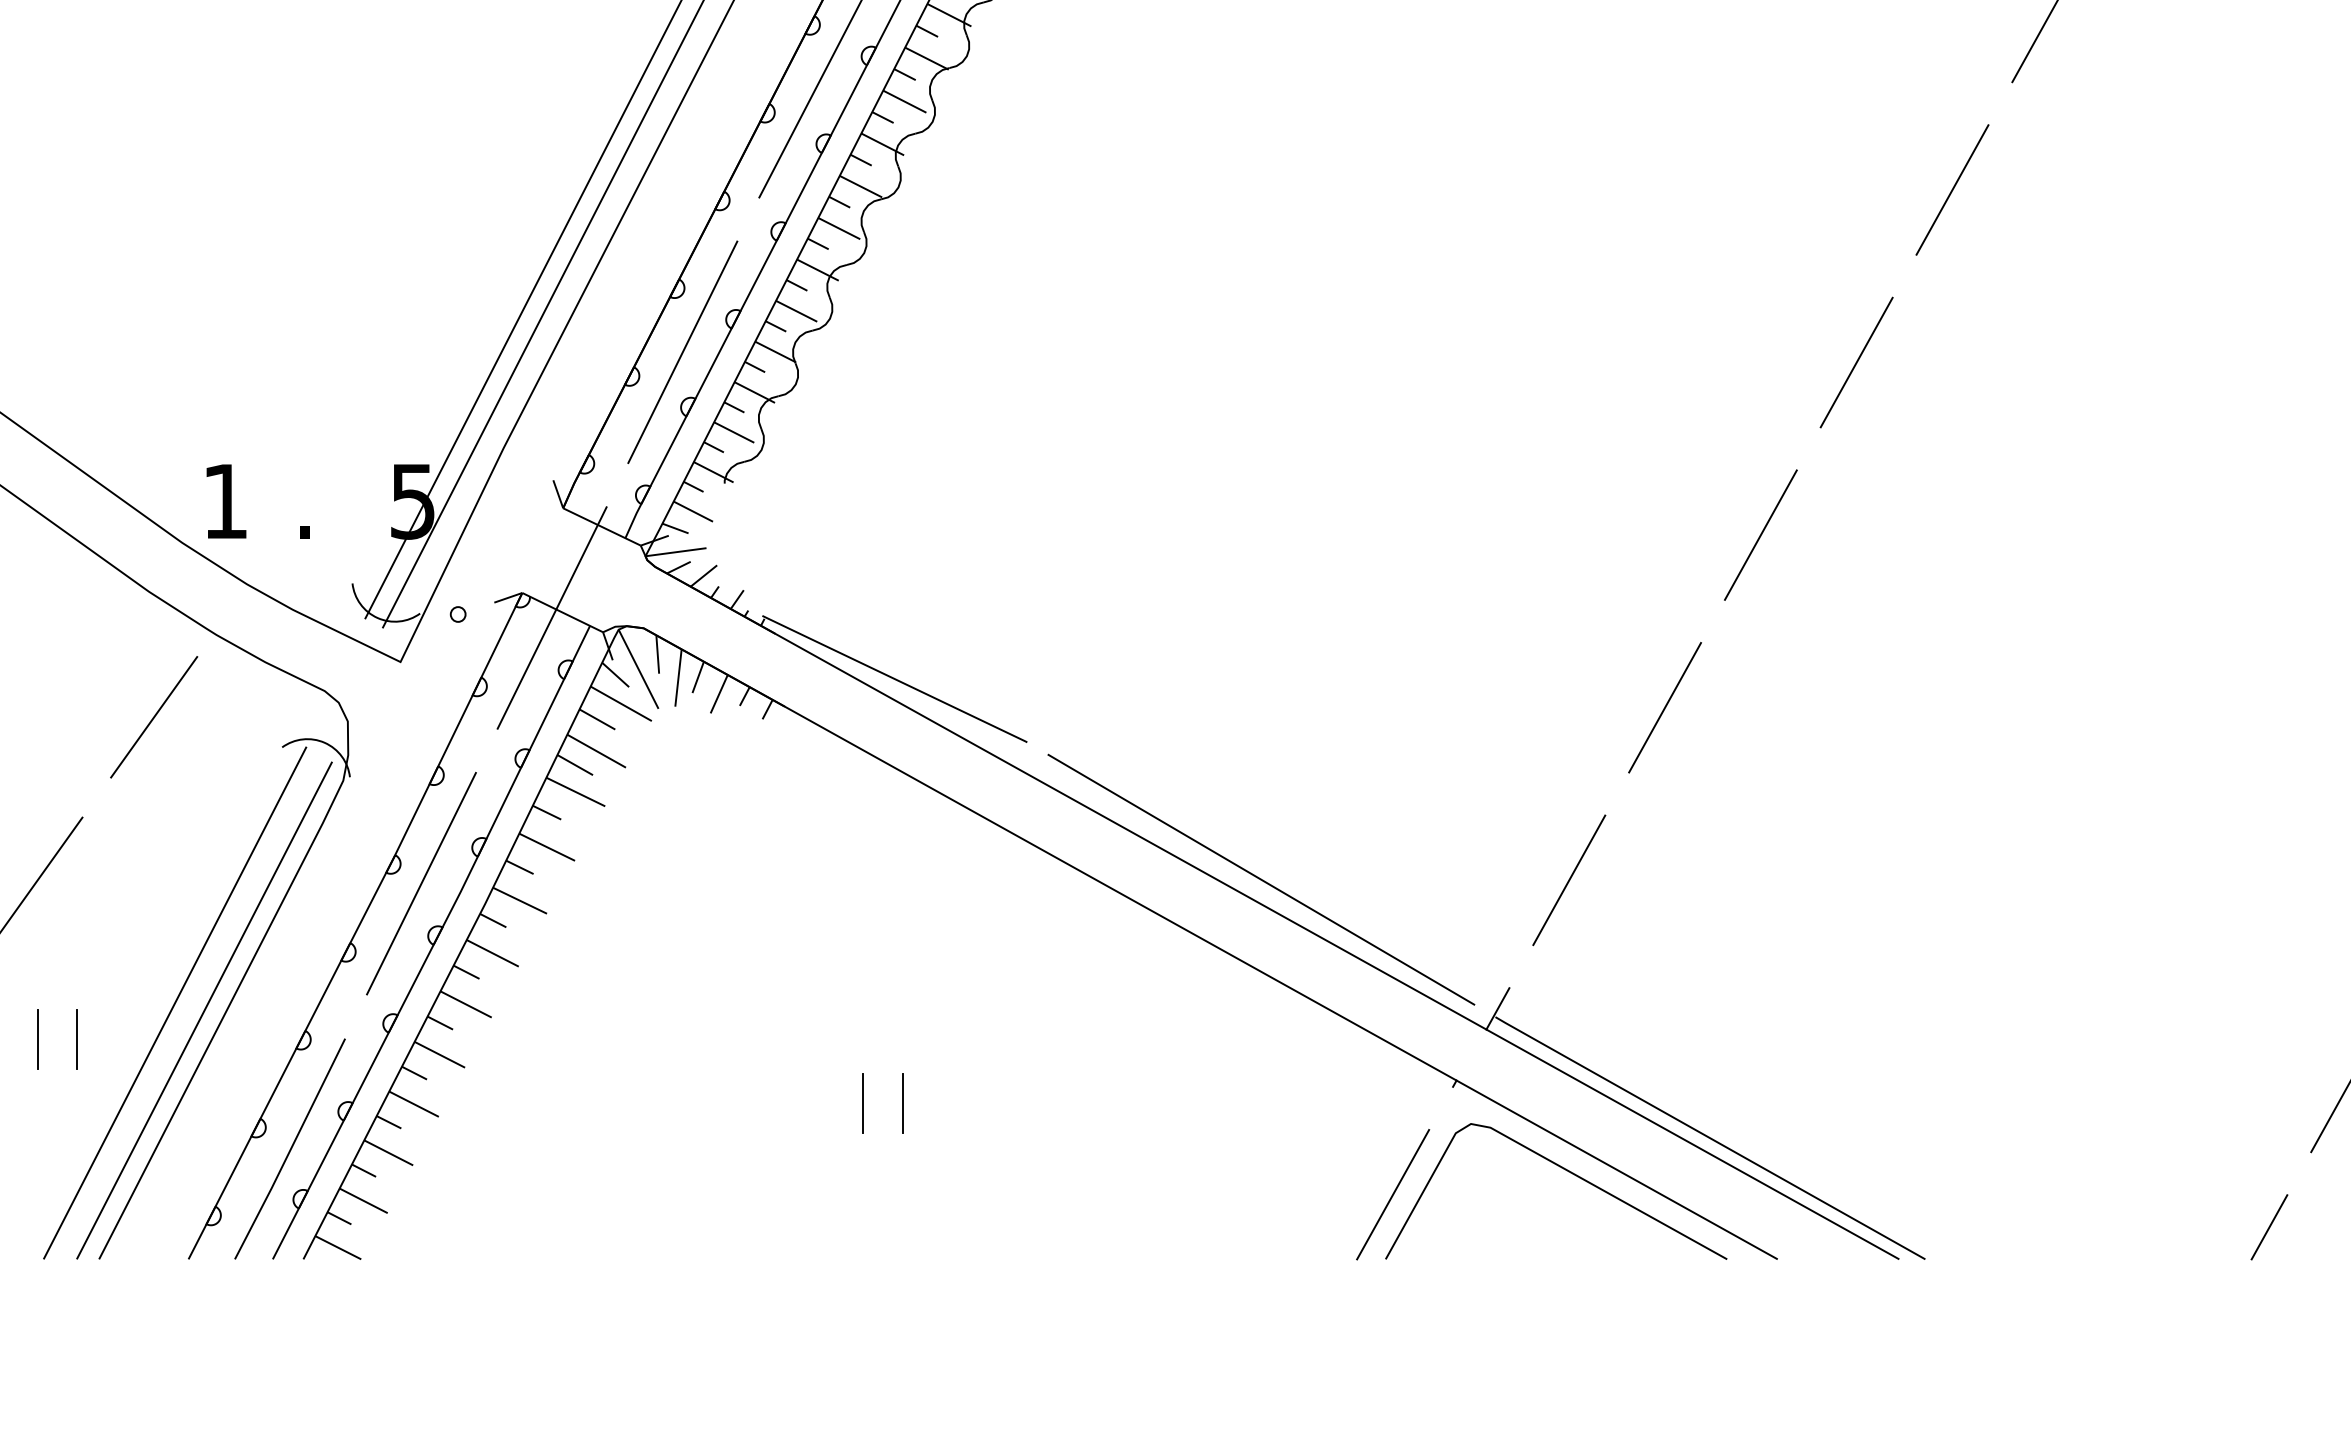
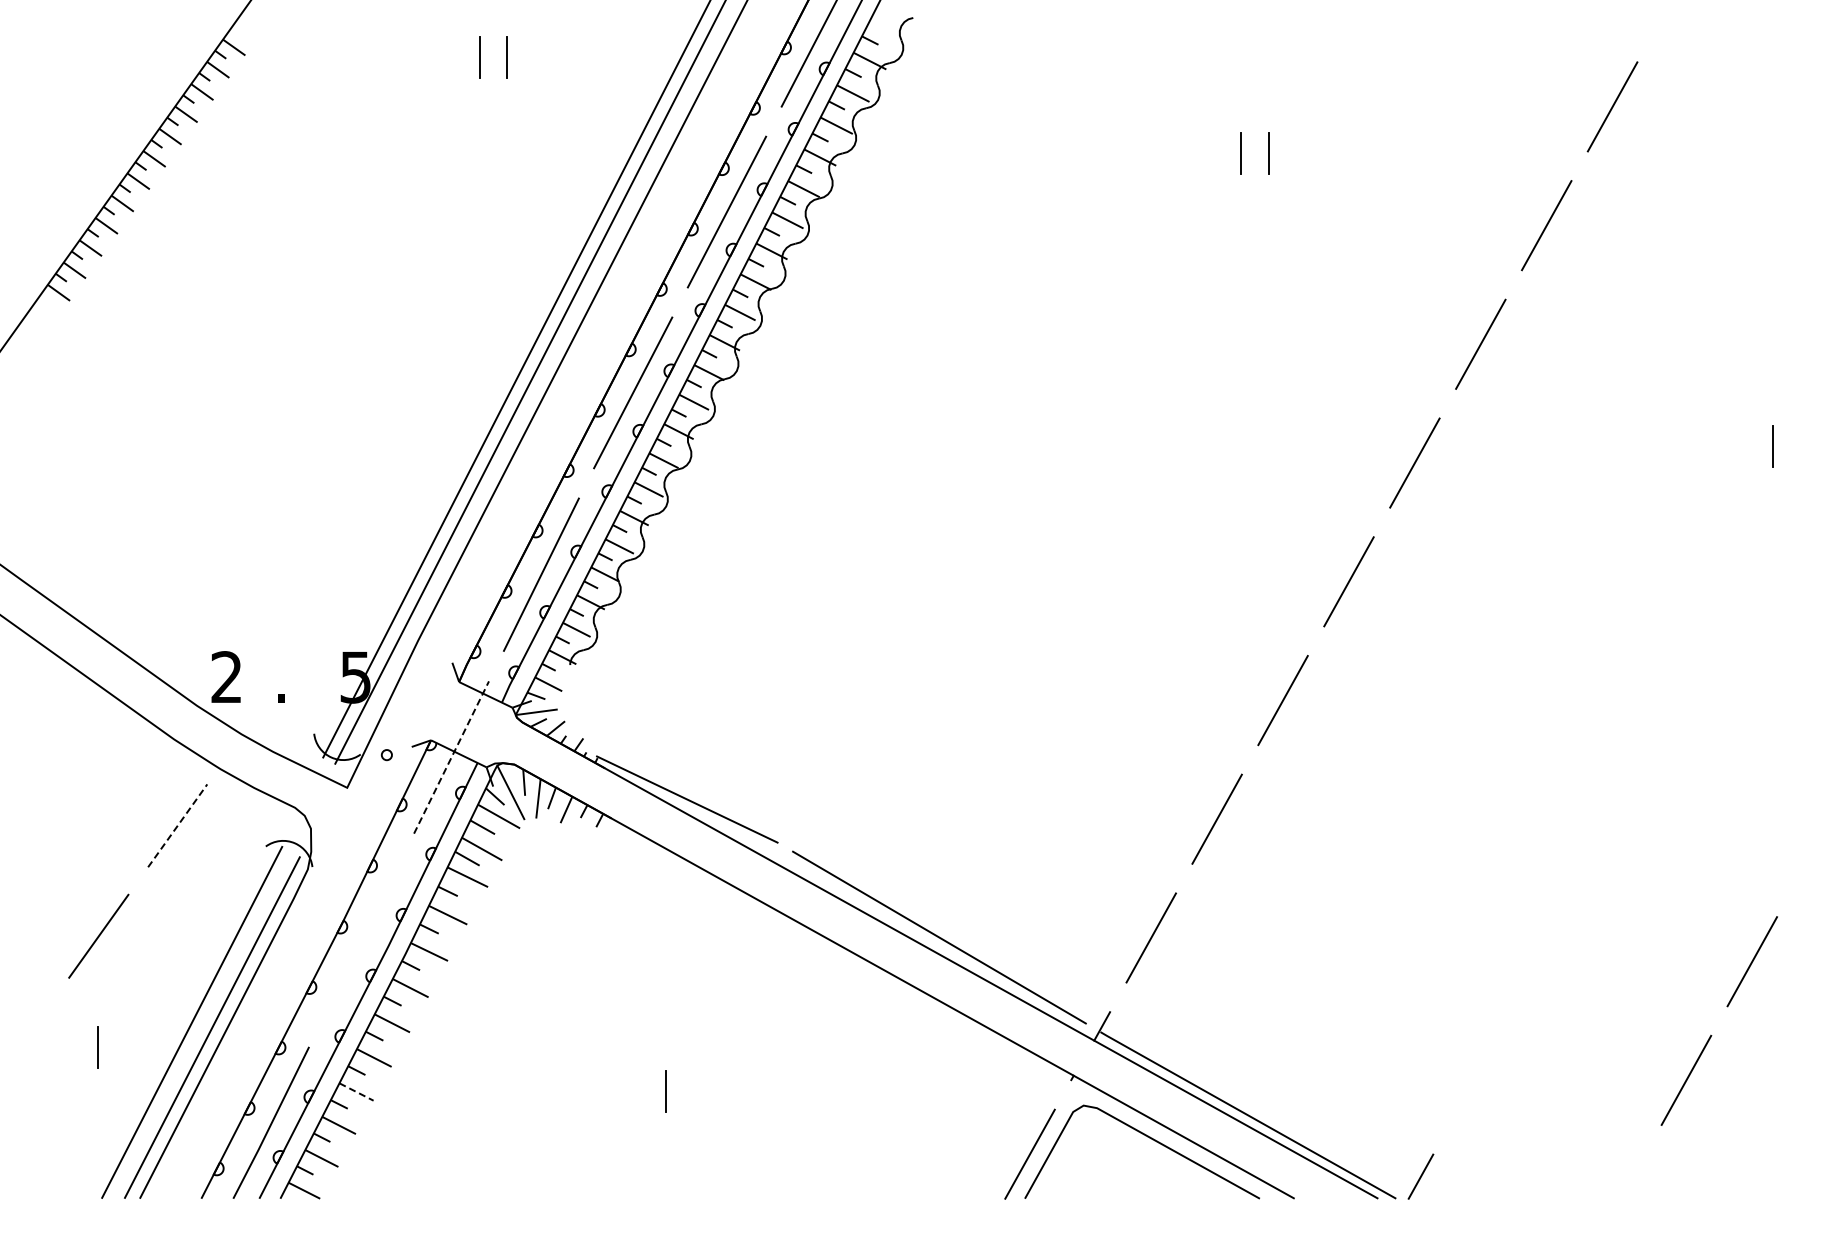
text: (225, 500) -> (226, 676), 1 -> 2
line: (552, 617) -> (451, 757), solid -> dashed
line: (153, 716) -> (177, 825), solid -> dashed
line: (421, 883) -> (361, 940), removed
line: (76, 1039) -> (124, 1047), removed
line: (902, 1103) -> (692, 1091), removed
line: (414, 1104) -> (356, 1092), solid -> dashed
line: (2268, 1227) -> (1420, 1176), moved

